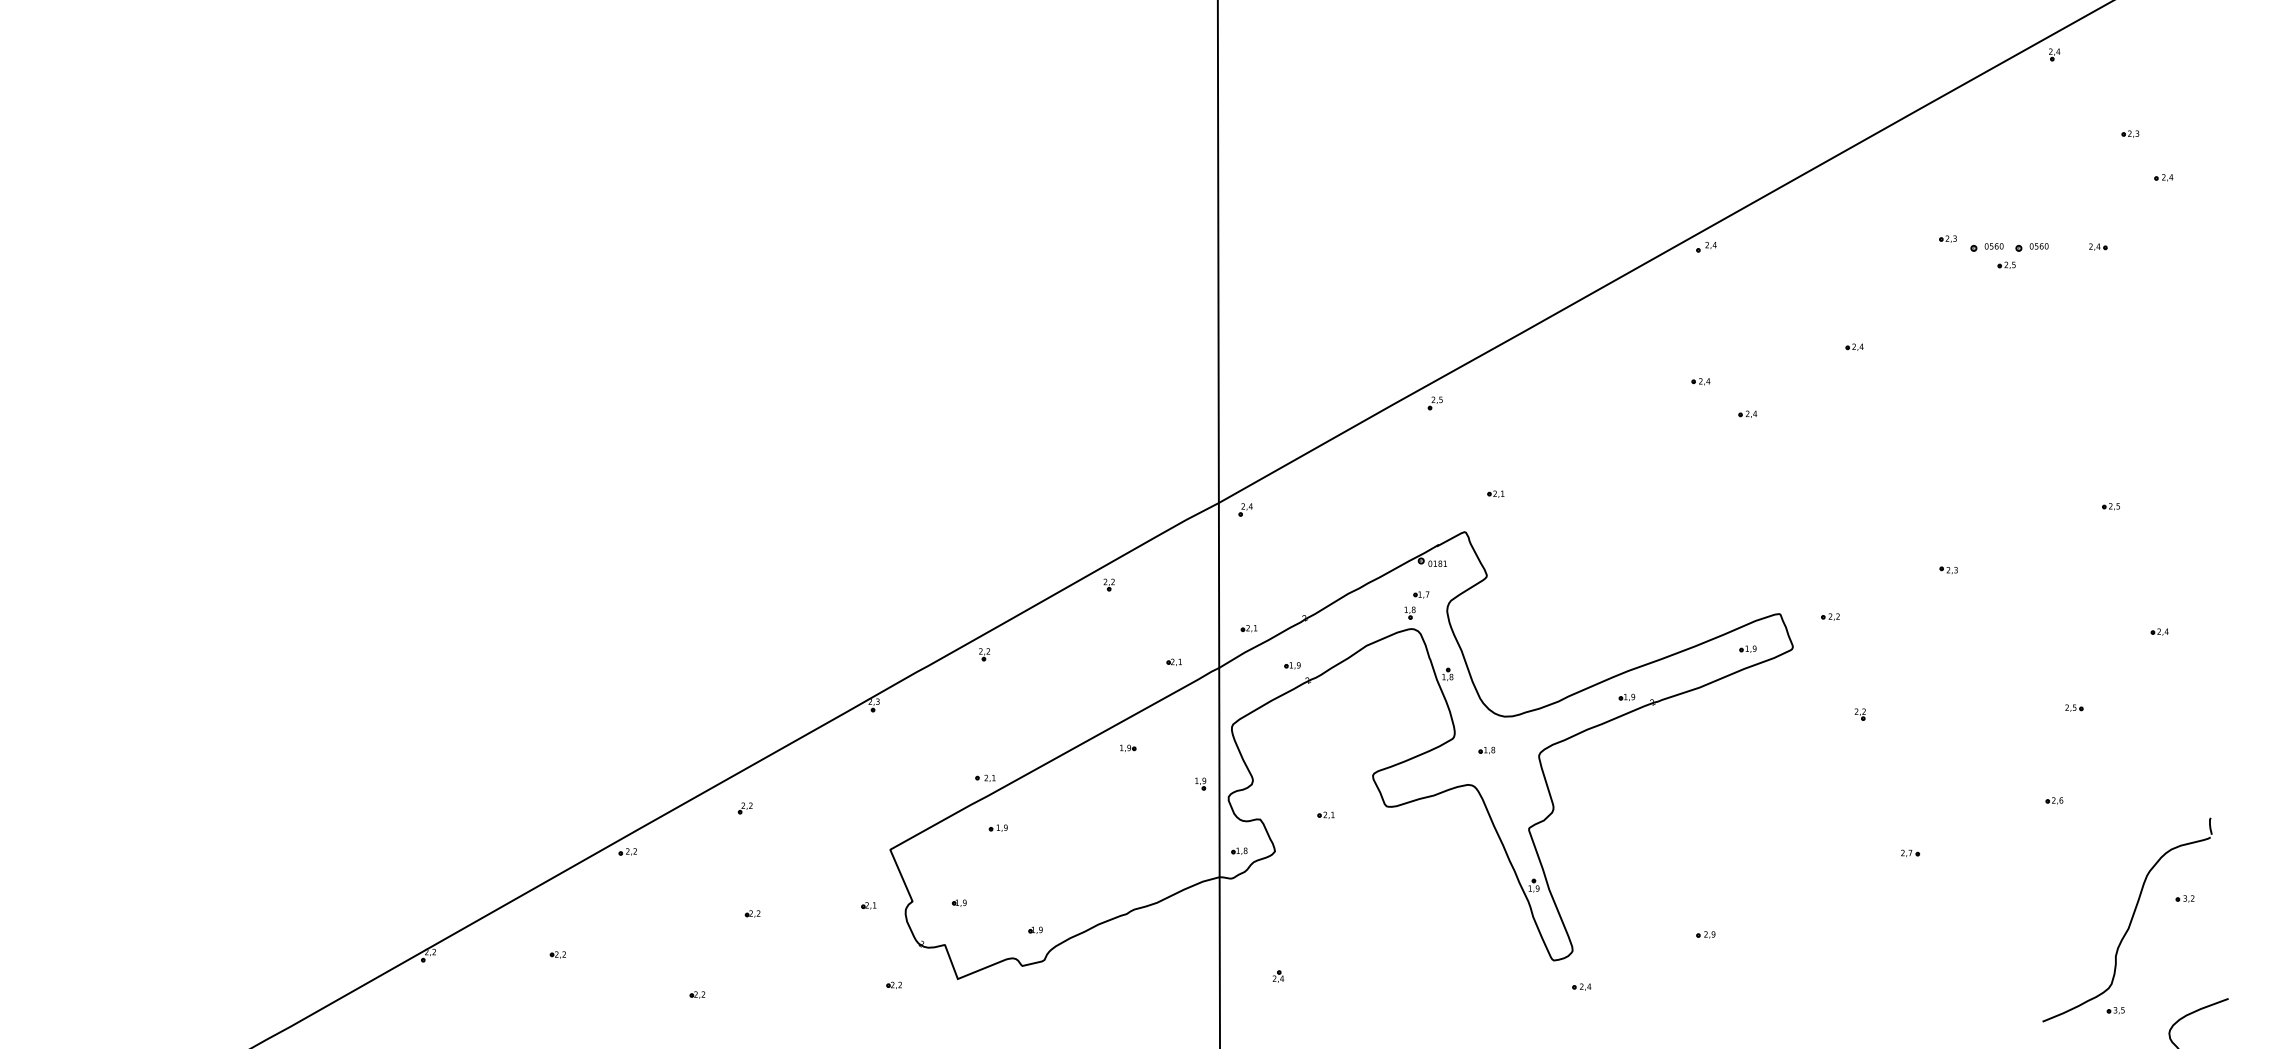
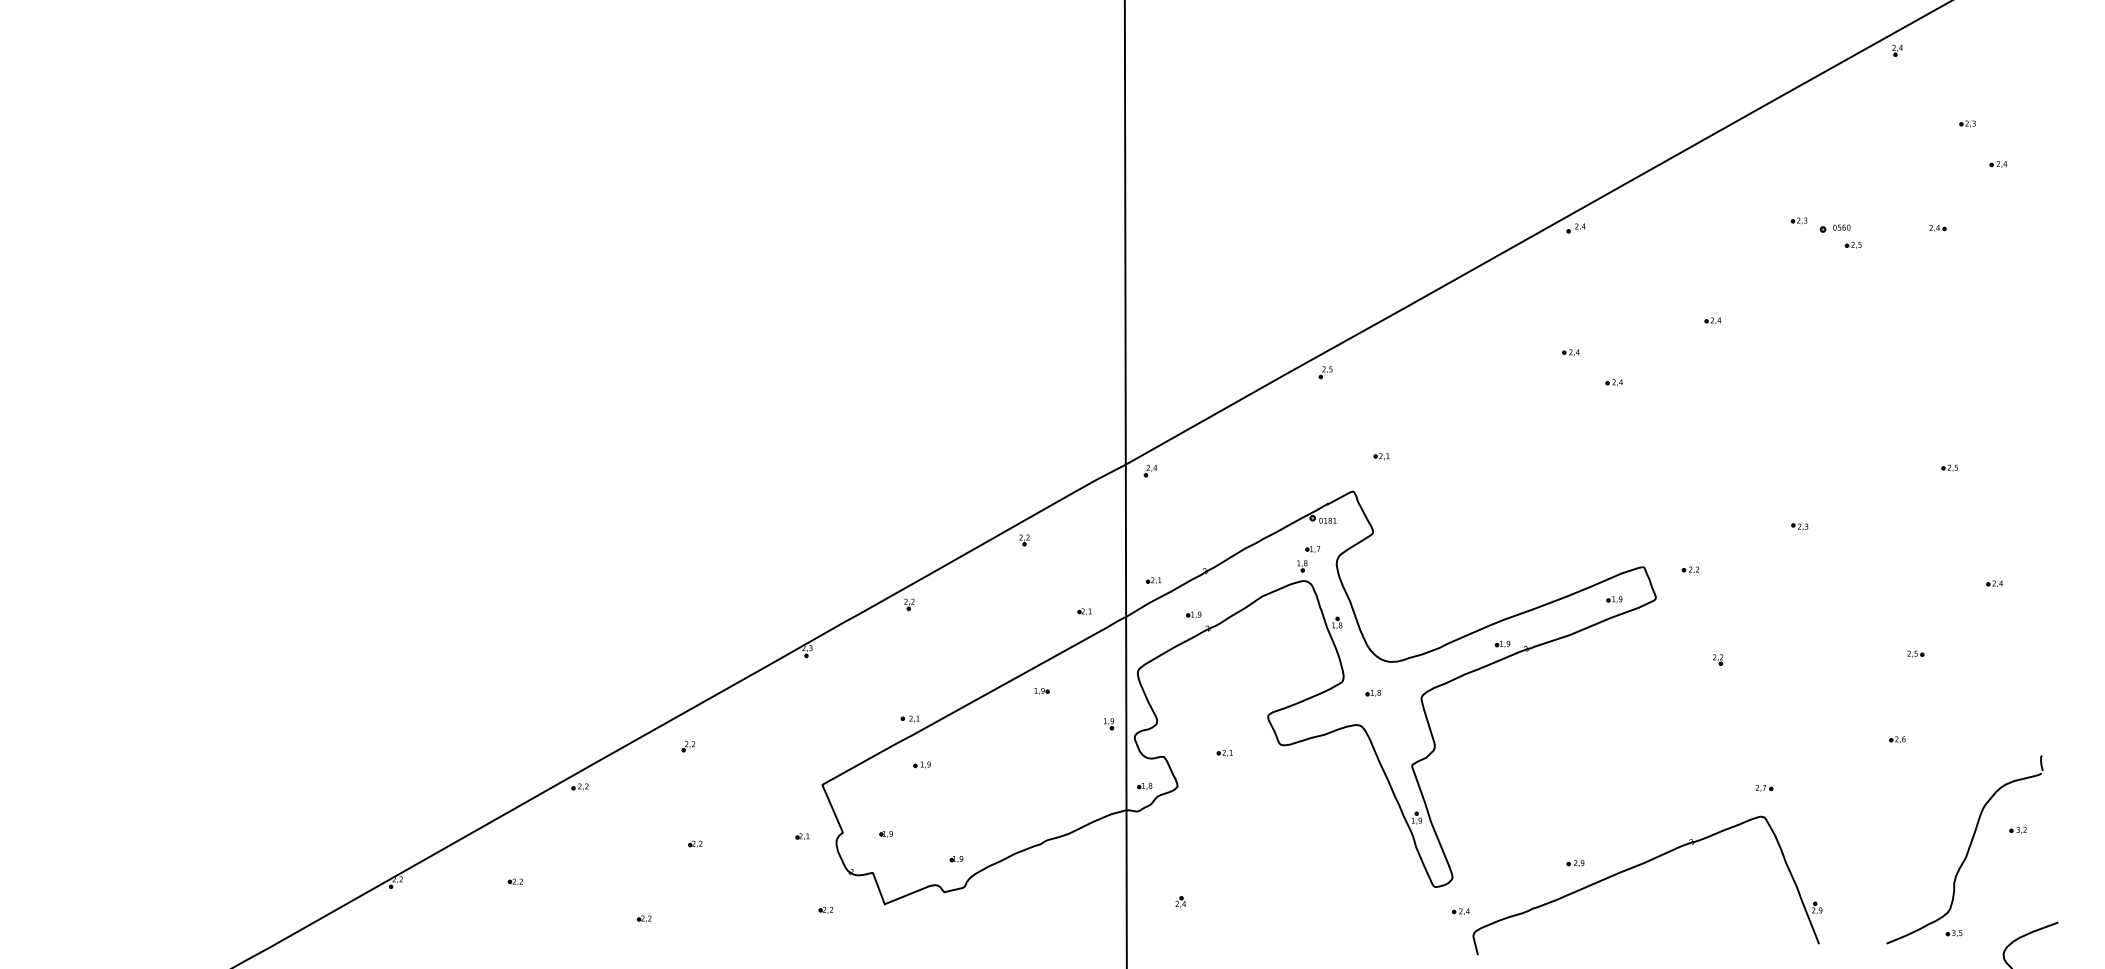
part: (2031, 247) -> (1876, 228), removed
part: (1775, 937) -> (1639, 865), added

